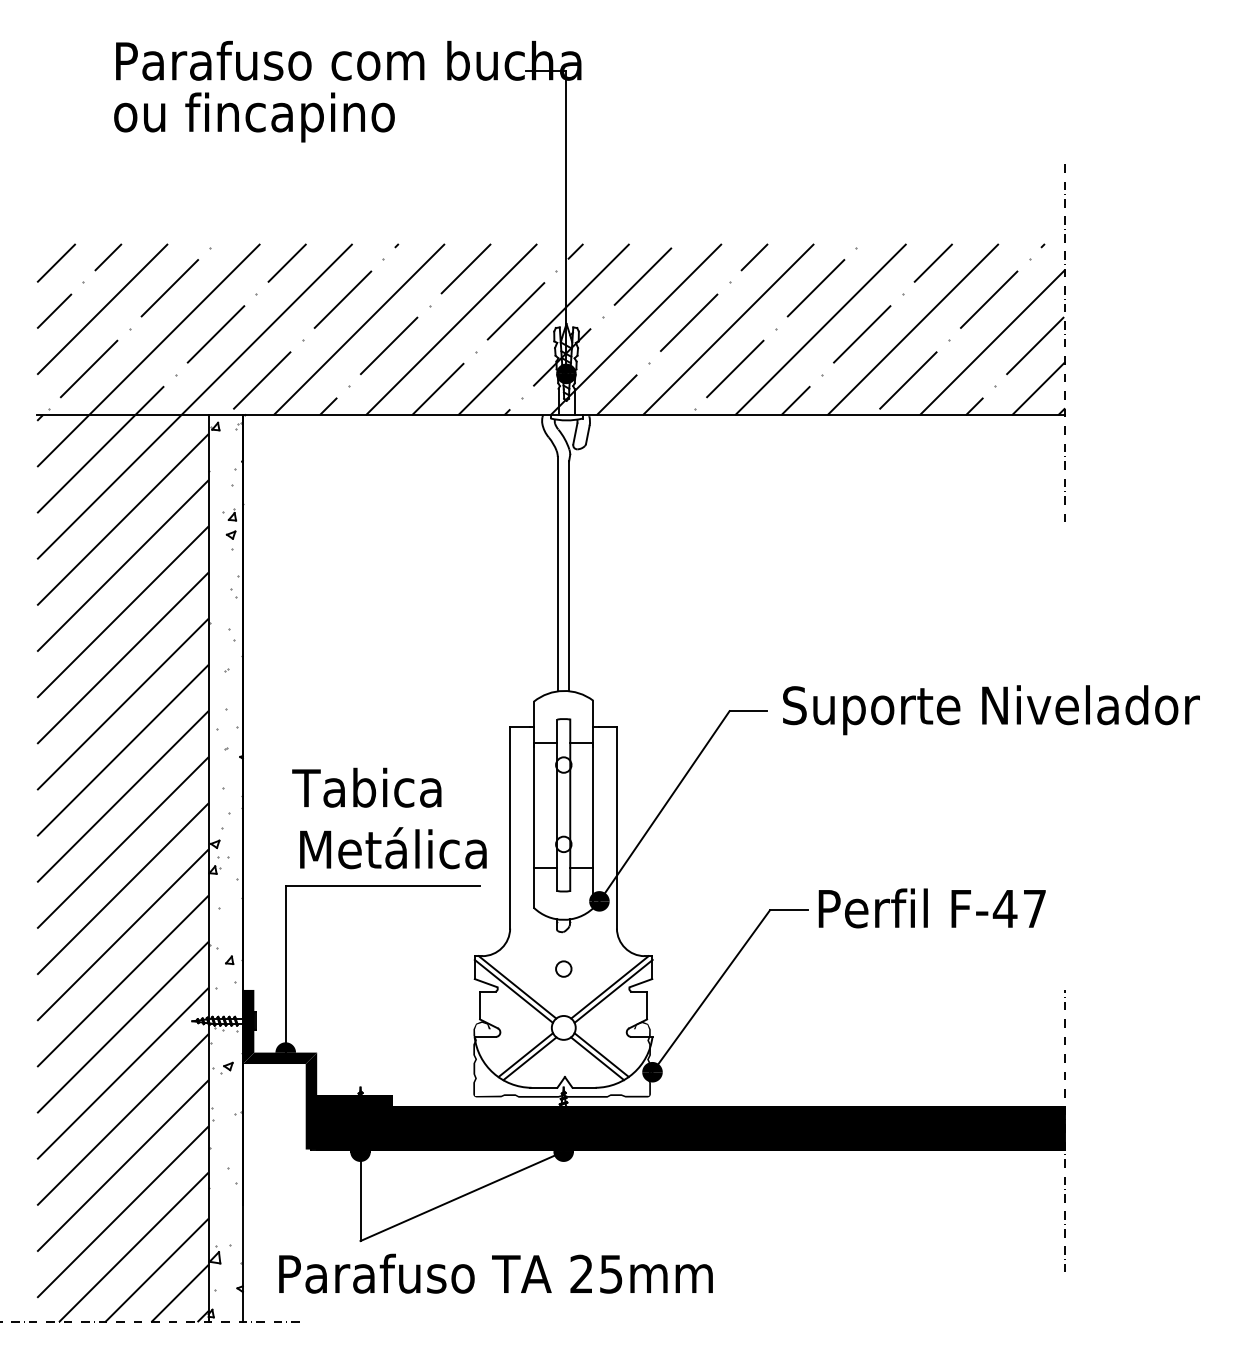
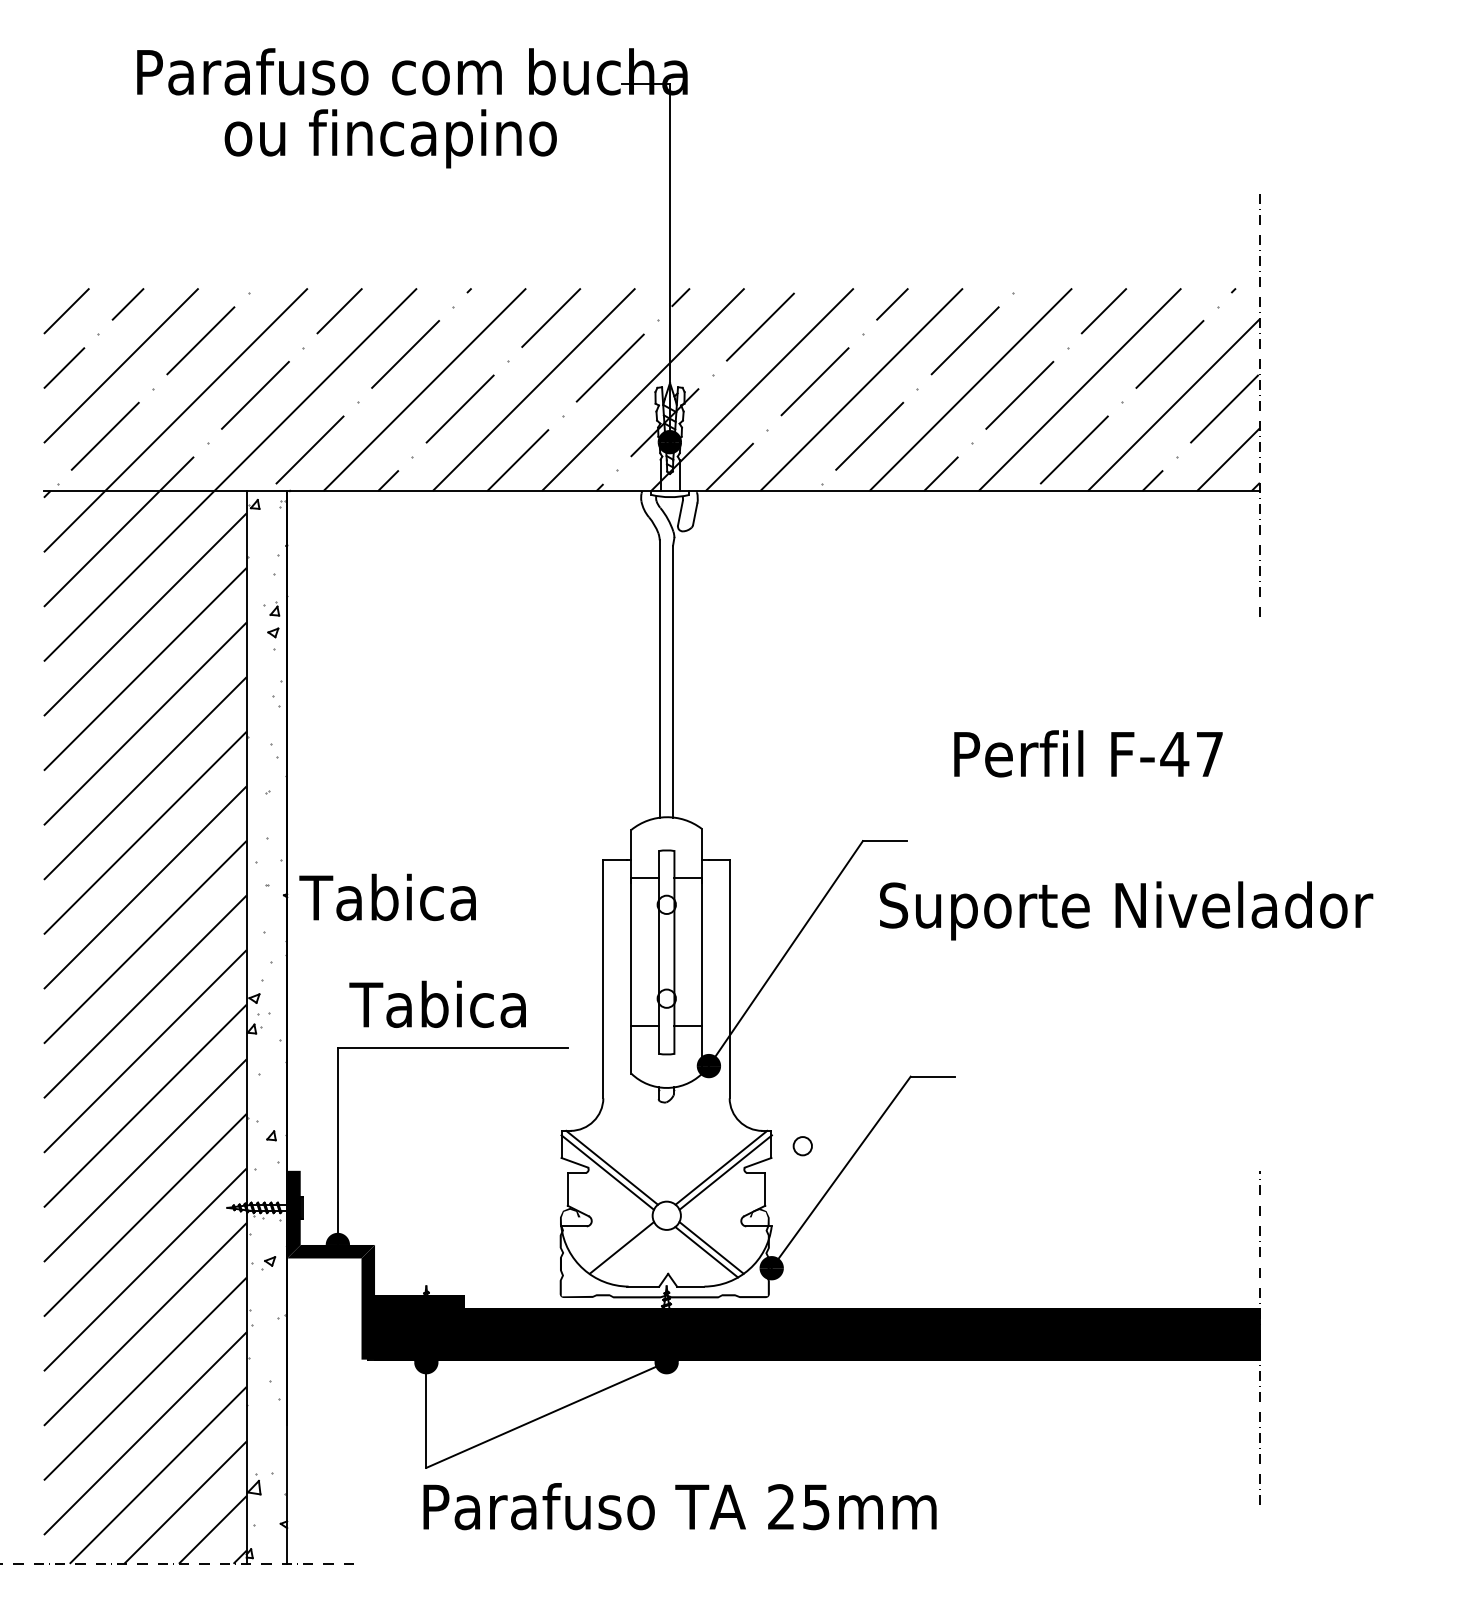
text: (254, 117) -> (390, 138), moved
text: (991, 710) -> (1126, 911), moved
text: (366, 787) -> (387, 897), moved
text: (390, 848) -> (461, 1003), Metálica -> Tabica
text: (931, 908) -> (1087, 753), moved
circle: (563, 968) -> (802, 1145), moved
line: (529, 1058) -> (626, 1251), removed
text: (495, 1273) -> (679, 1506), moved

